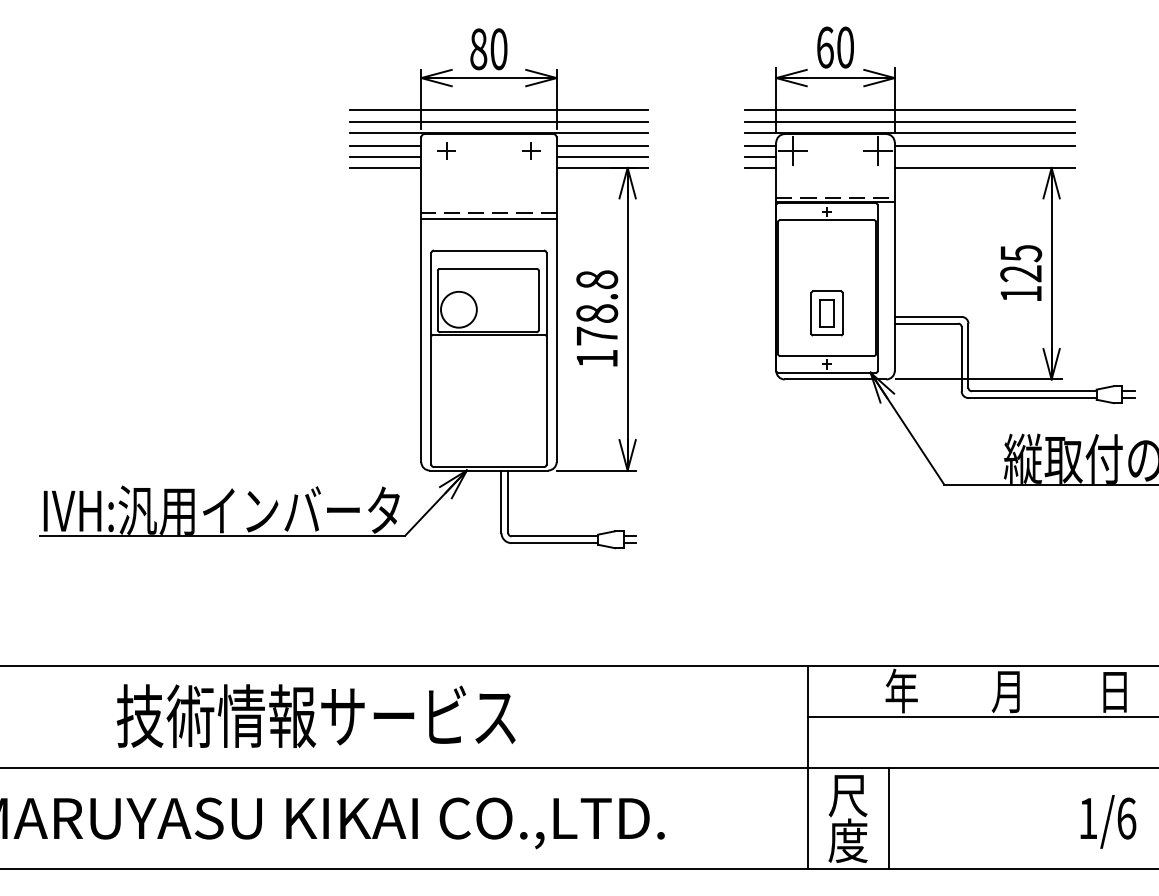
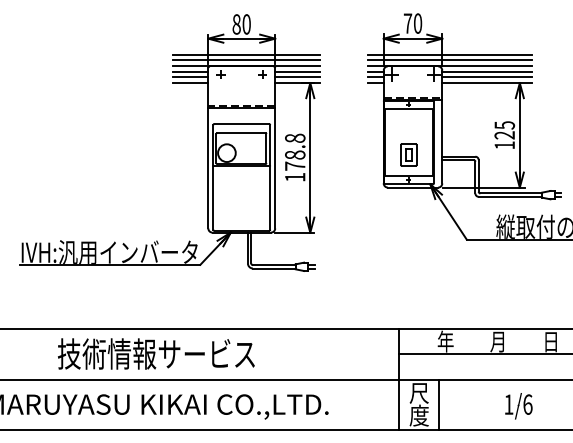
text: (824, 47) -> (407, 23), 60 -> 70
line: (984, 156) -> (486, 77), added
part: (1107, 822) -> (518, 406), moved

